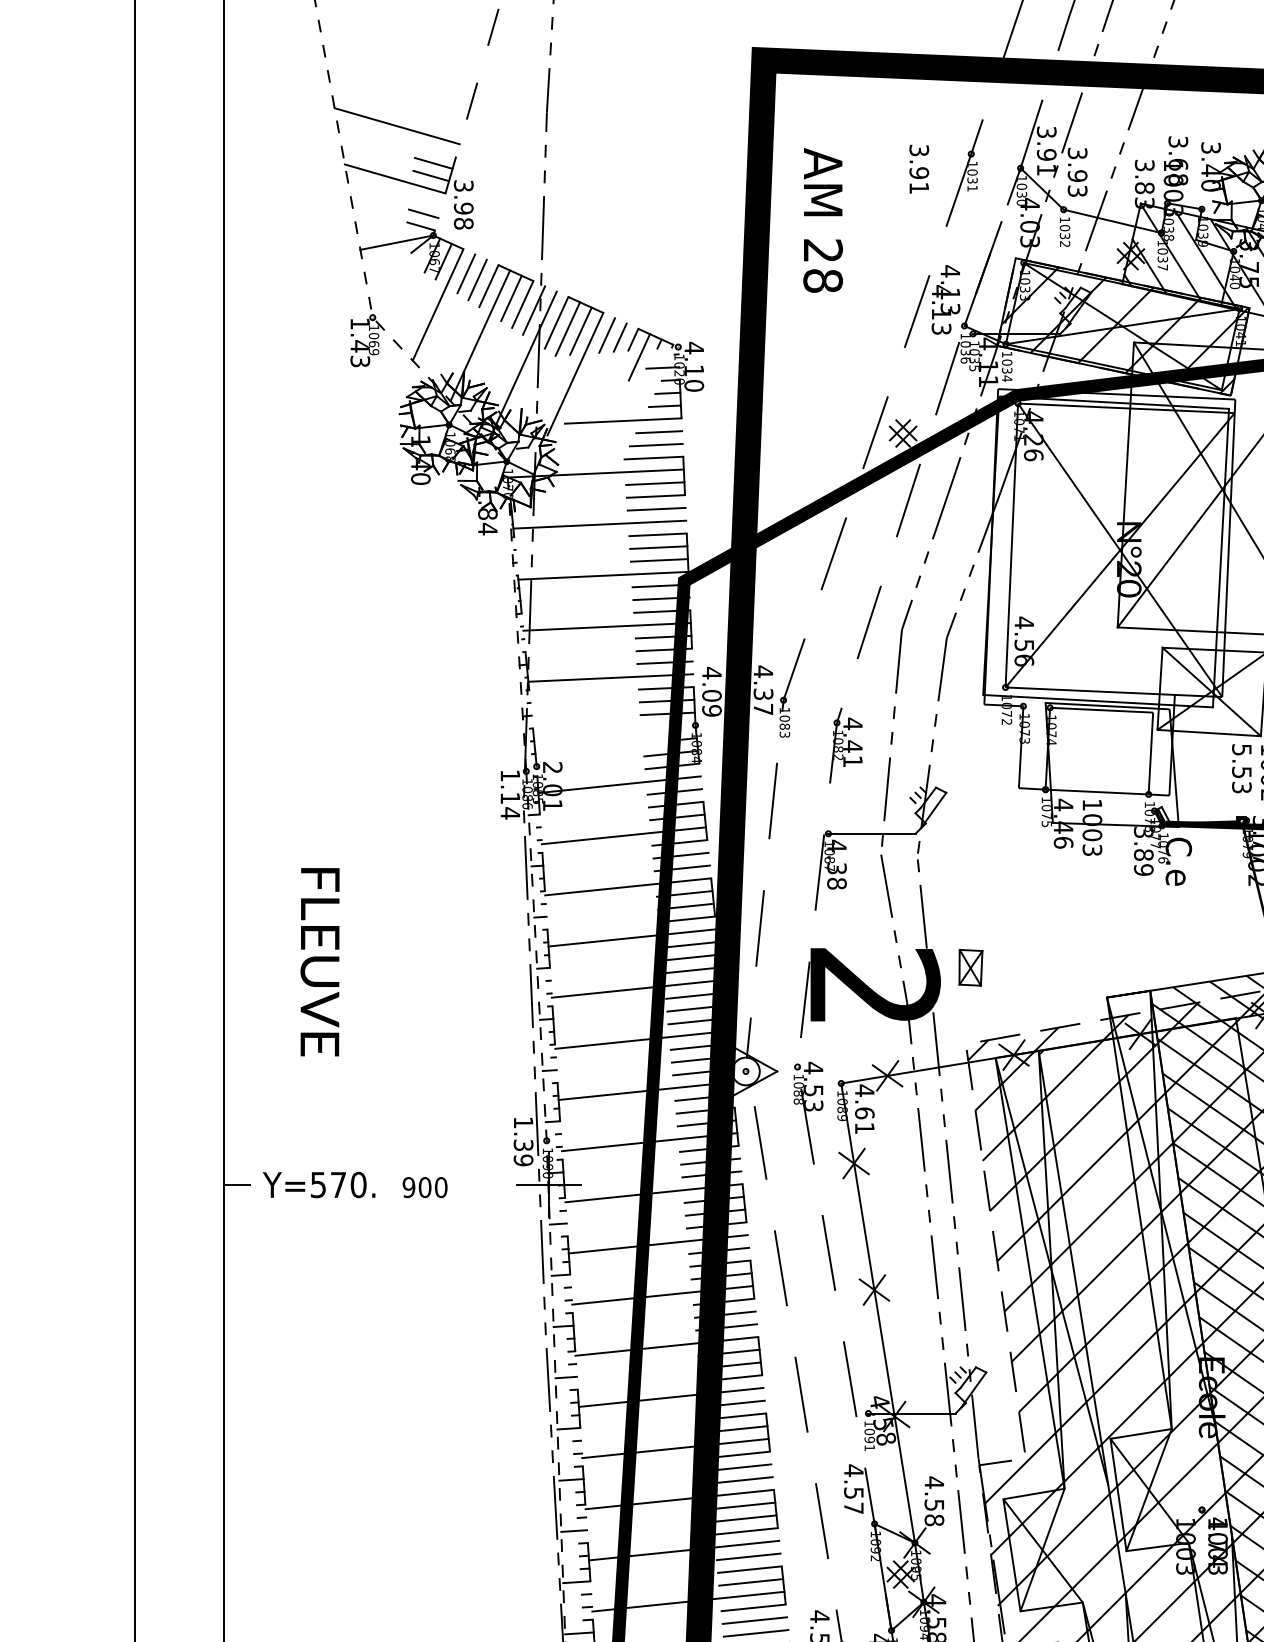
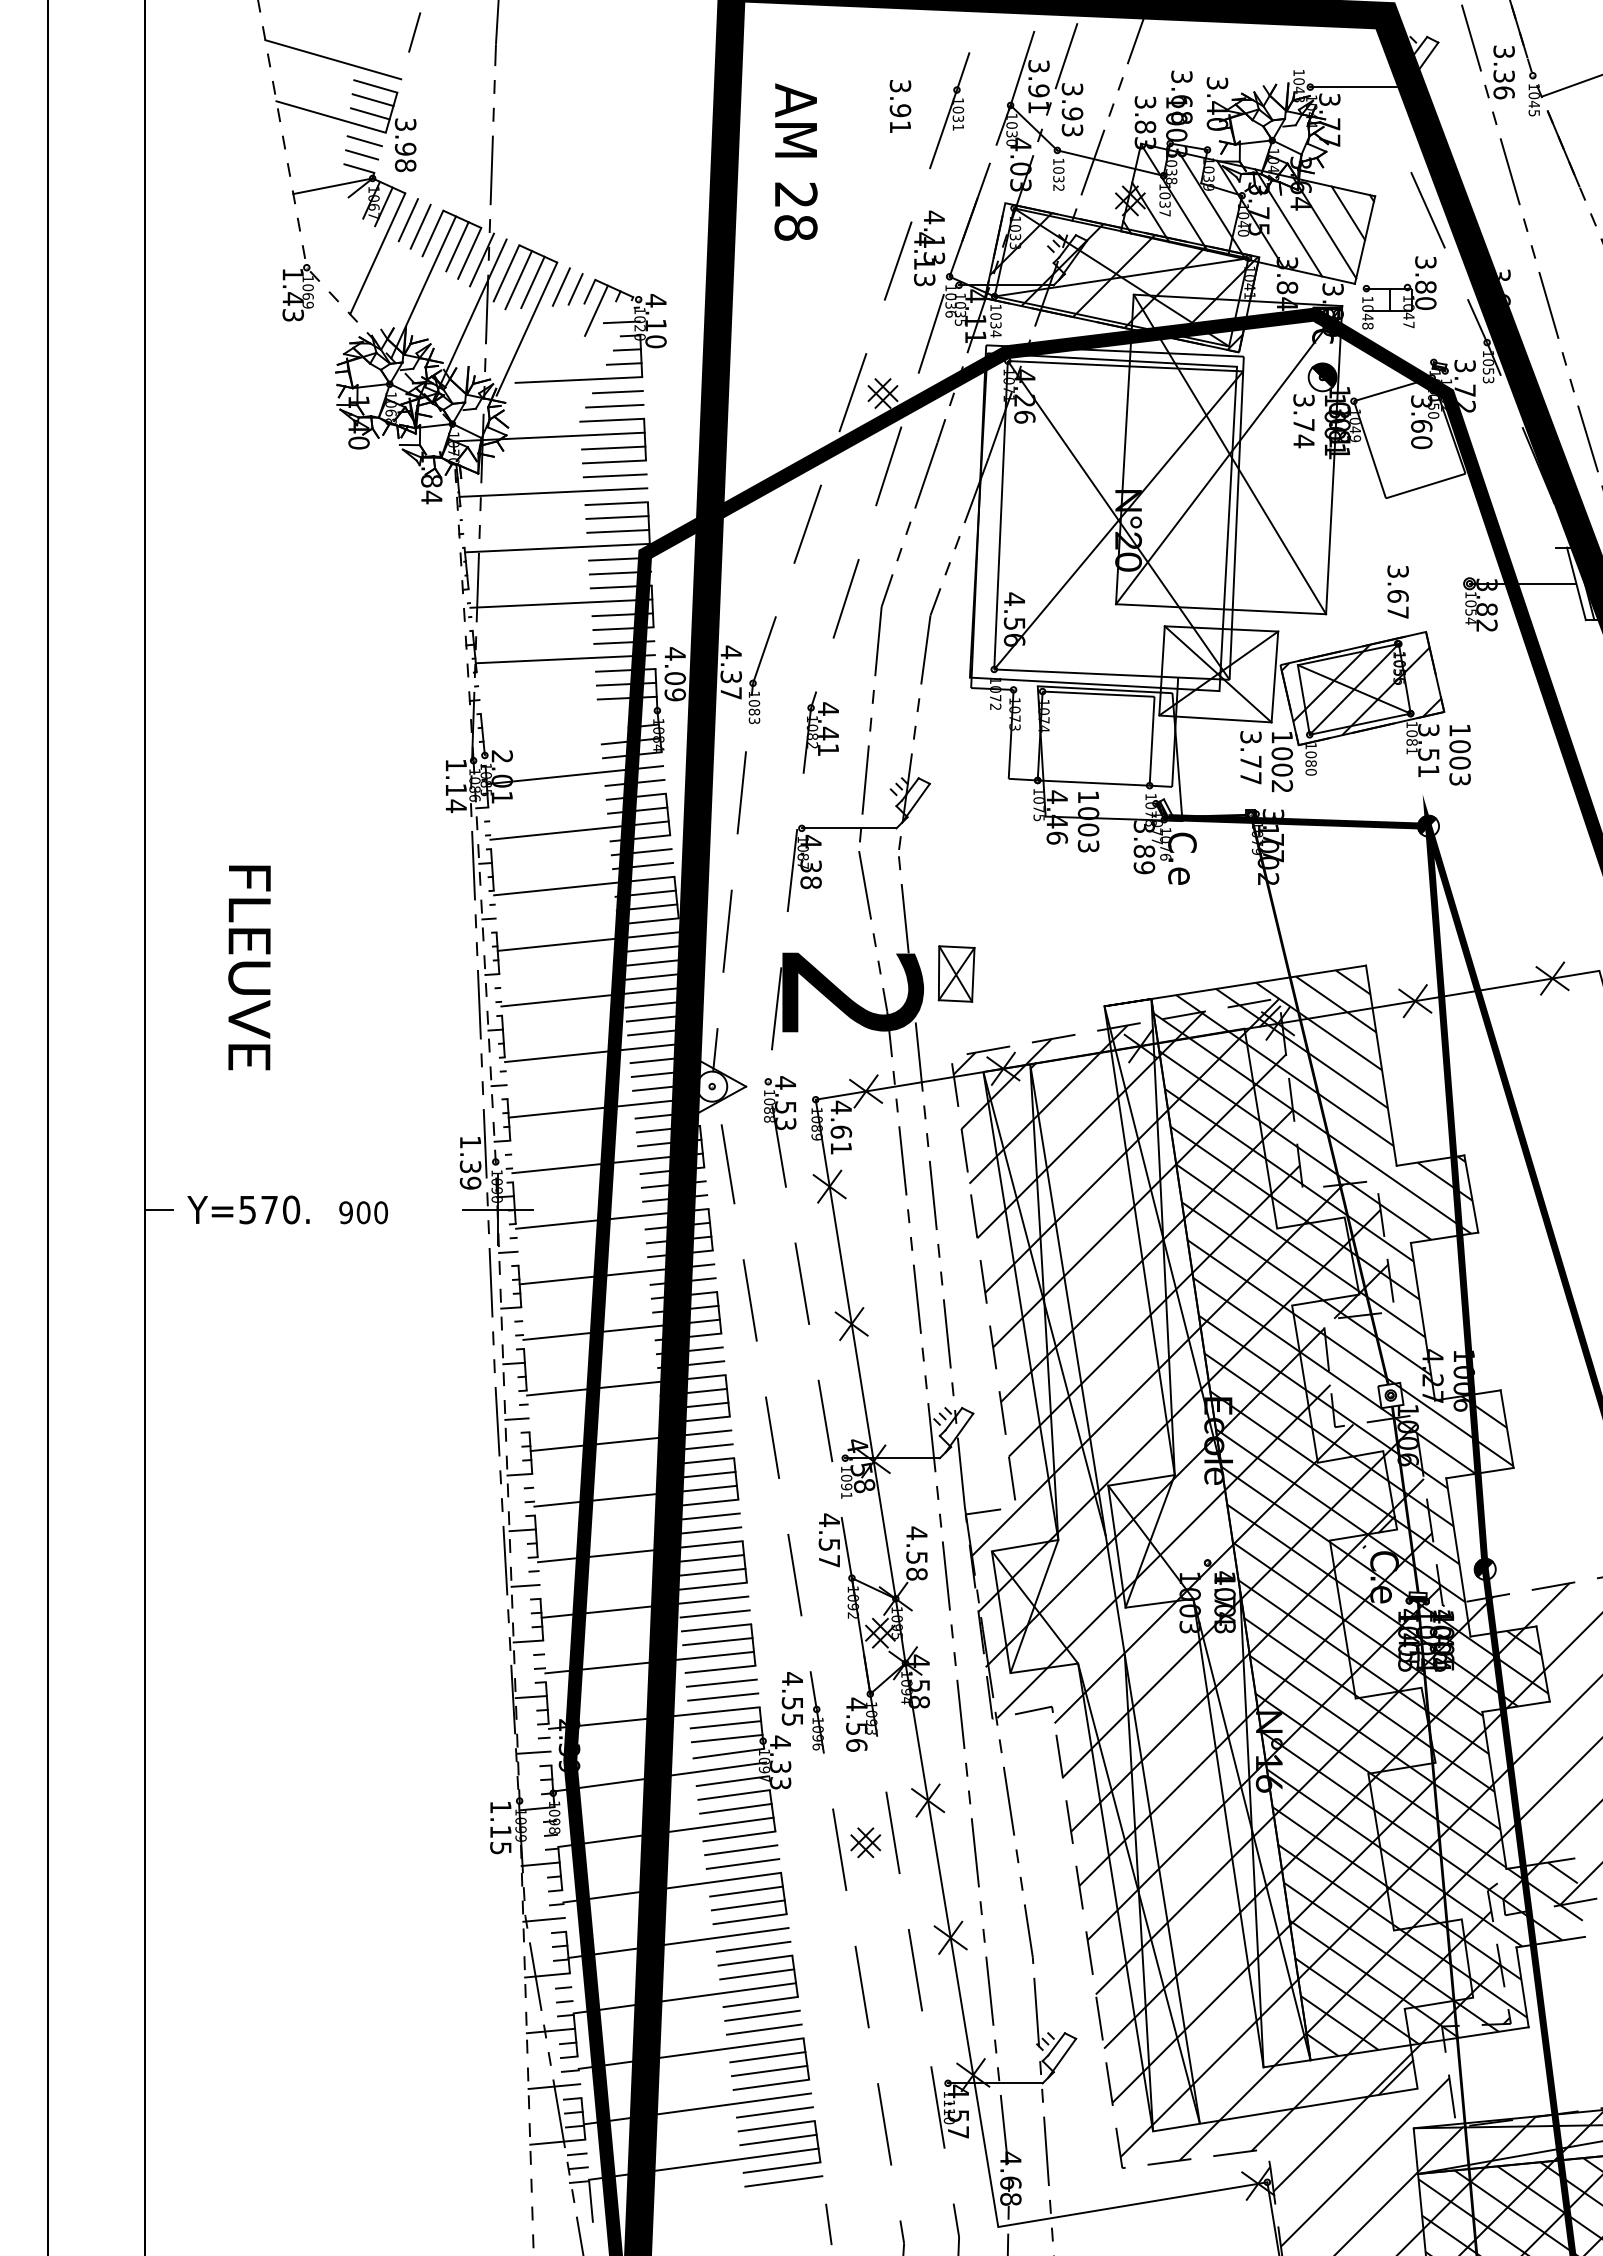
line: (436, 150) -> (375, 86), added
line: (425, 201) -> (364, 141), added
text: (1241, 768) -> (1250, 757), 5.53 -> 3.77
part: (970, 967) -> (956, 973), size x1.43

